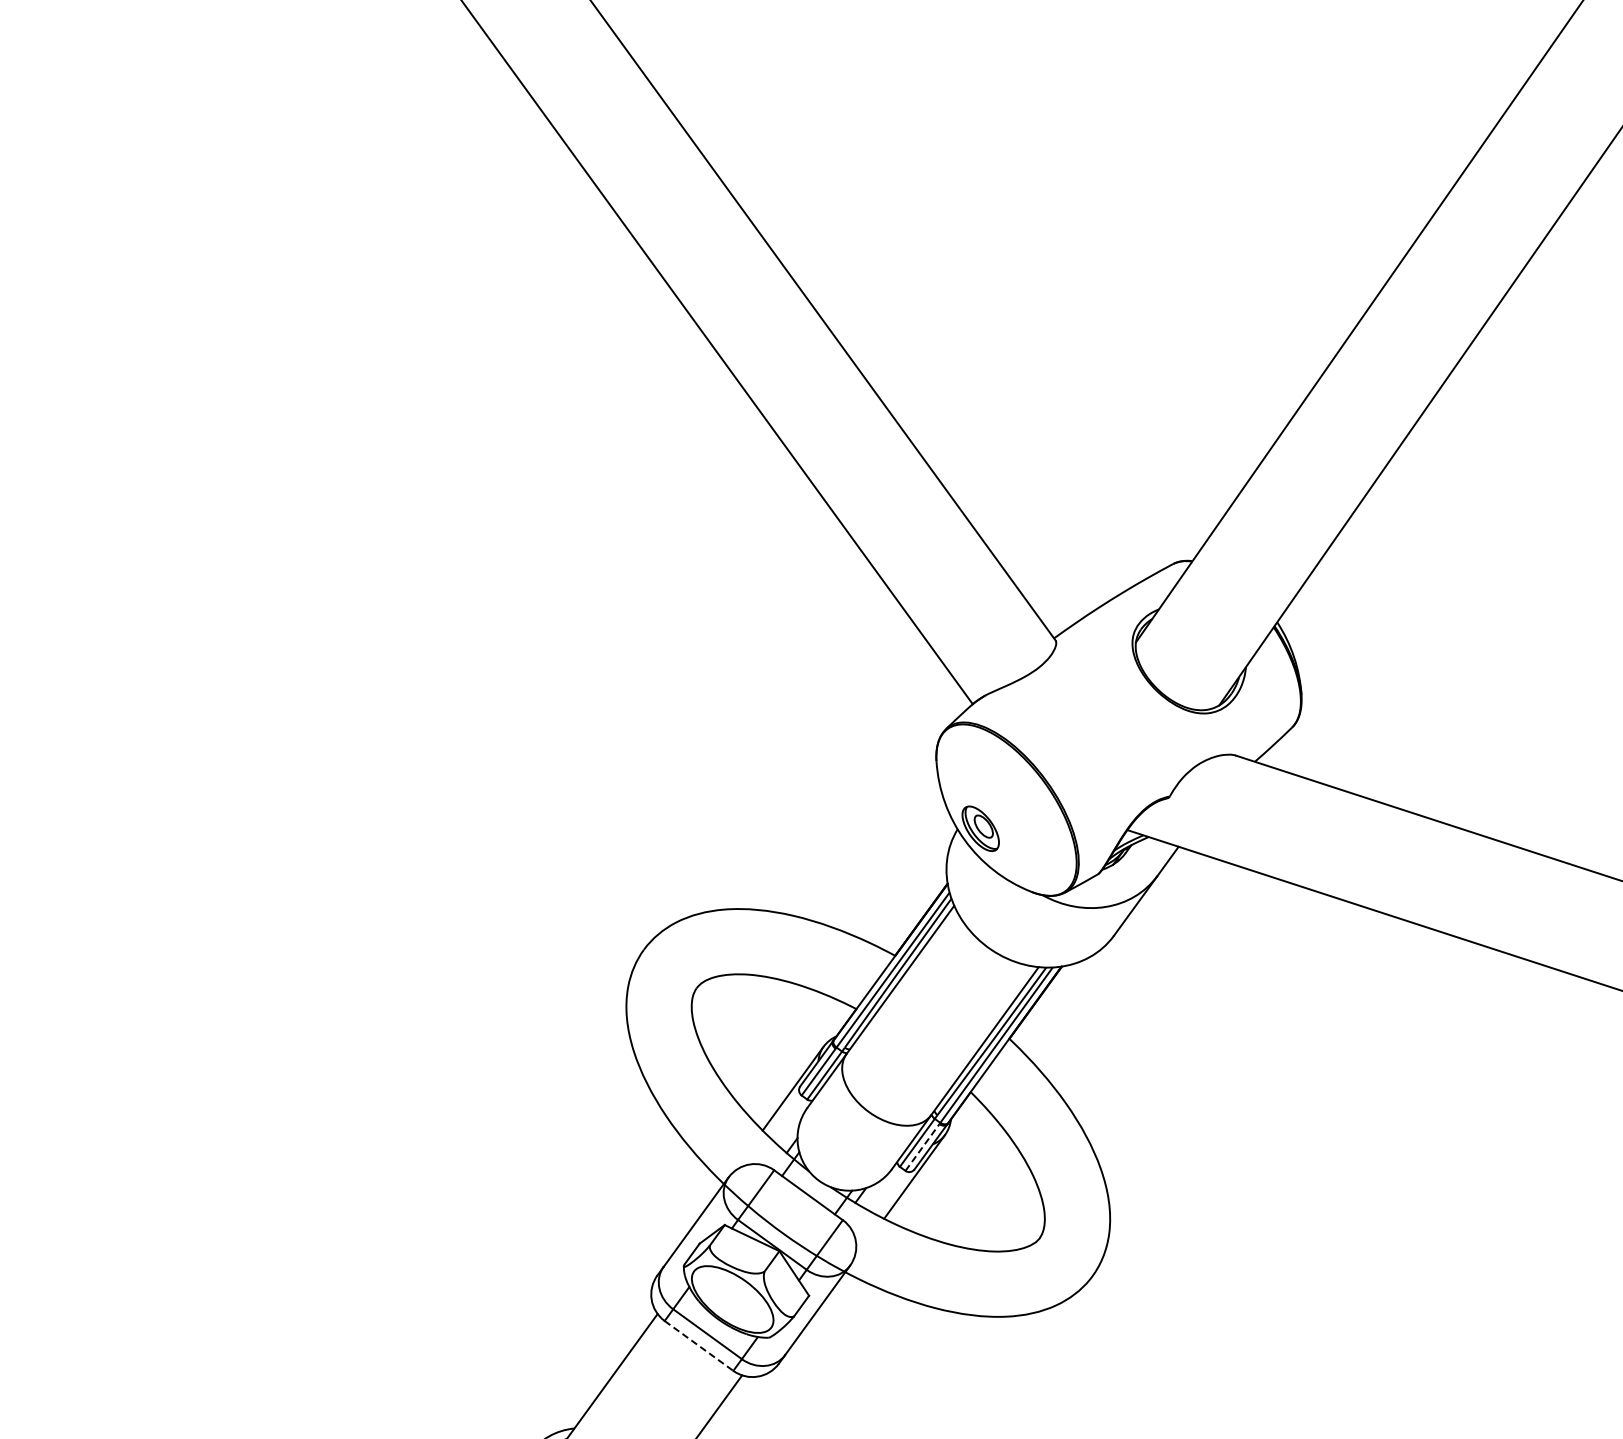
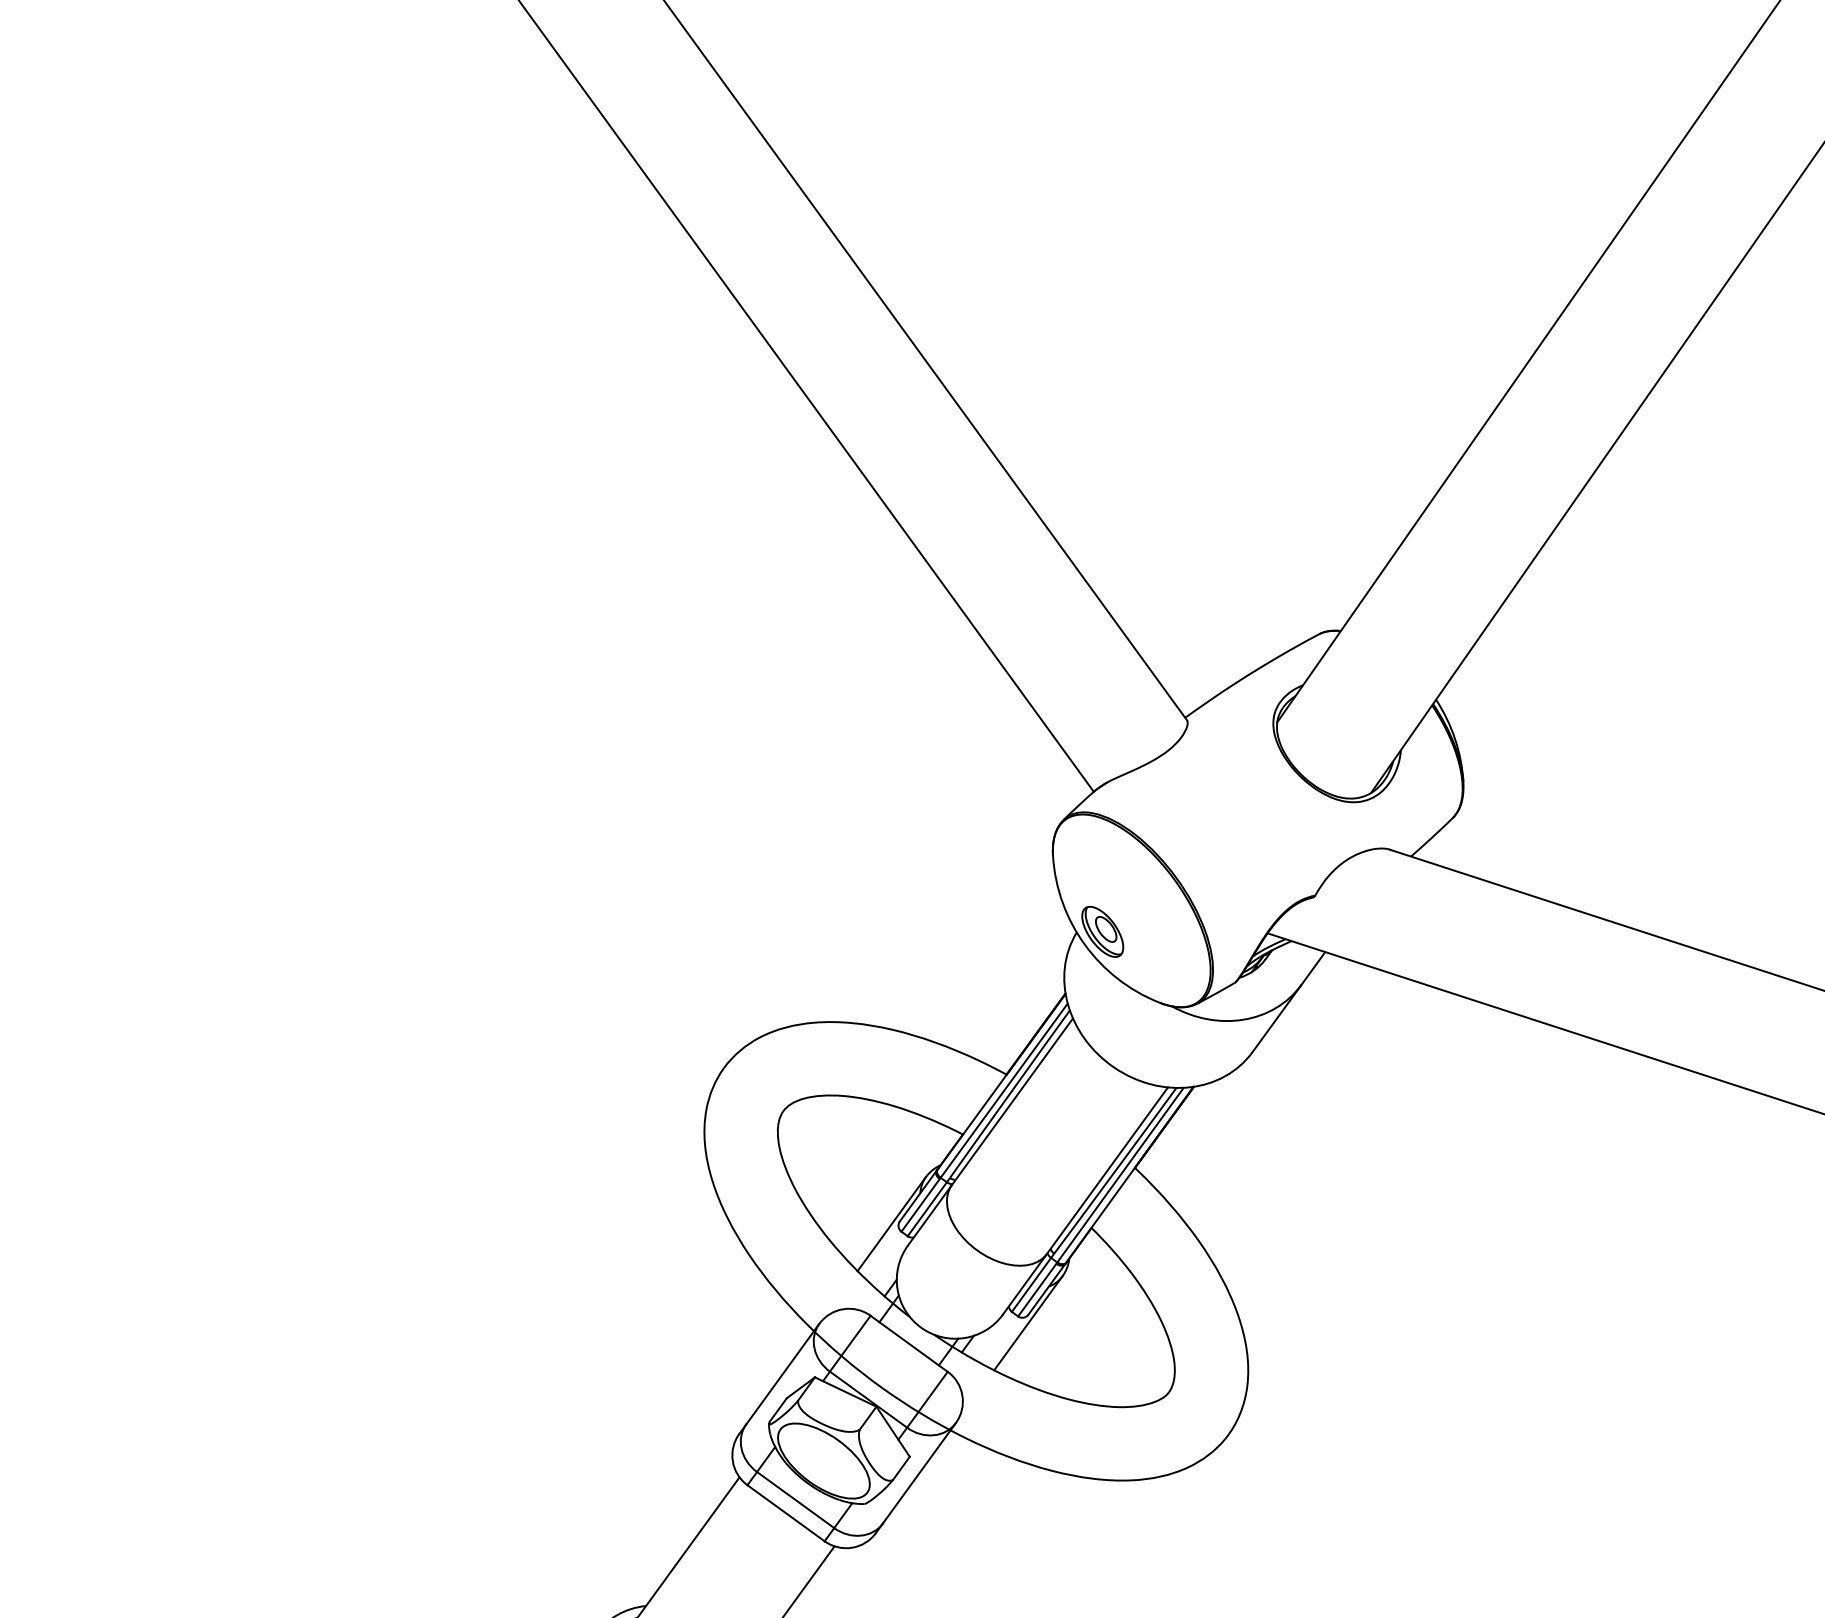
line: (922, 1147) -> (1037, 1290), dashed -> solid
line: (699, 1346) -> (786, 1513), dashed -> solid

